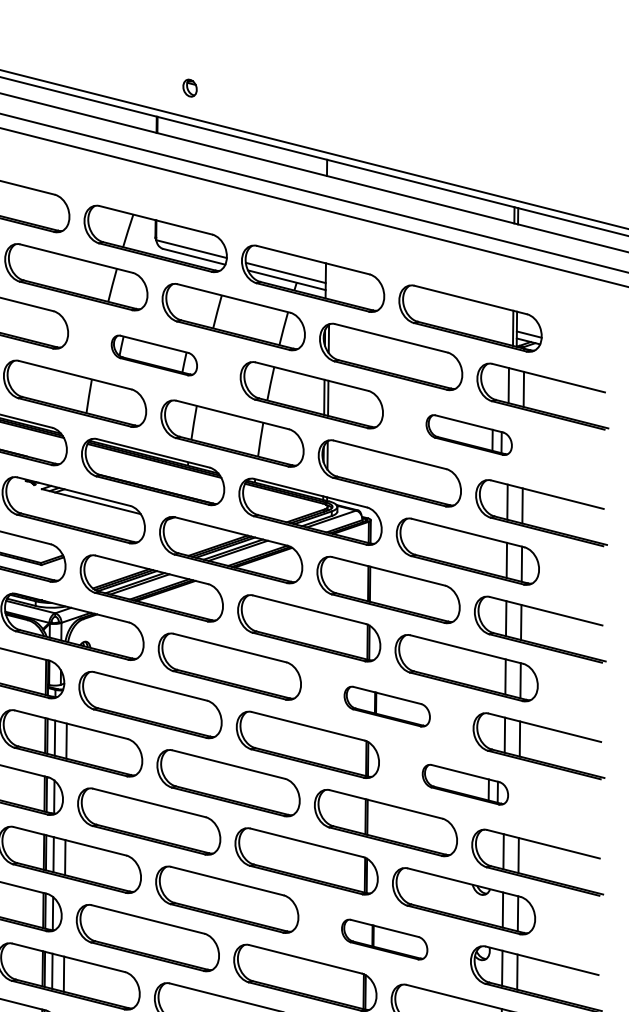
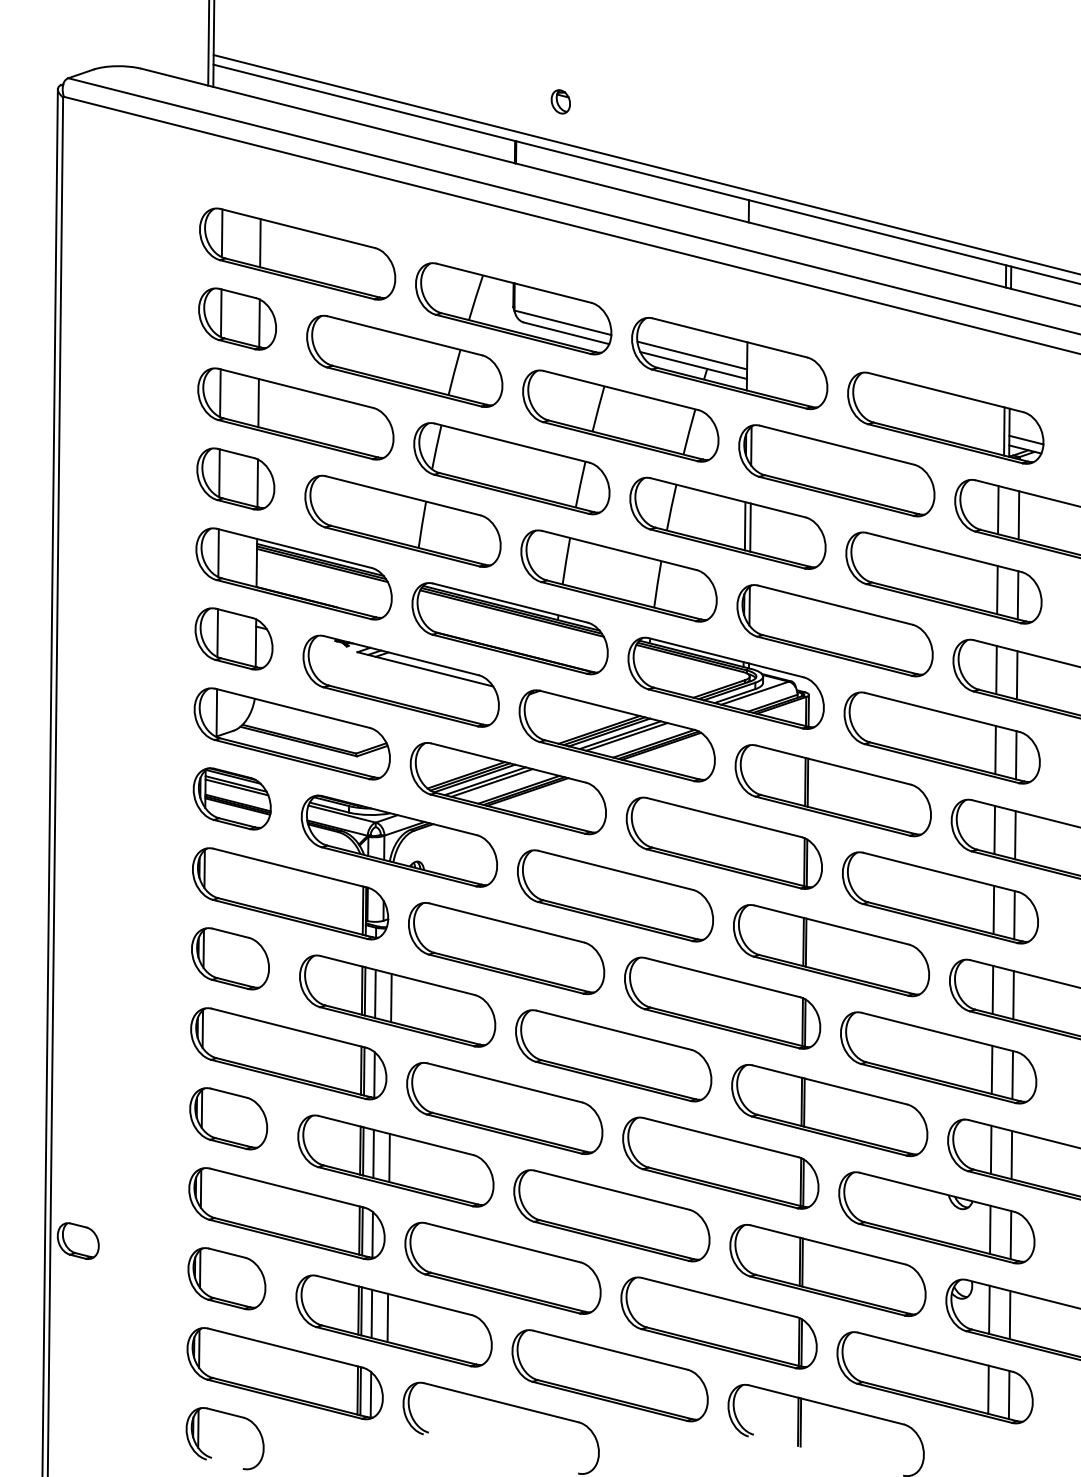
part: (154, 355) -> (511, 468), size x1.67
part: (468, 434) -> (943, 577), size x1.67
part: (387, 706) -> (831, 950), size x1.67
part: (465, 784) -> (938, 1057), size x1.67
part: (384, 939) -> (827, 1270), size x1.67

